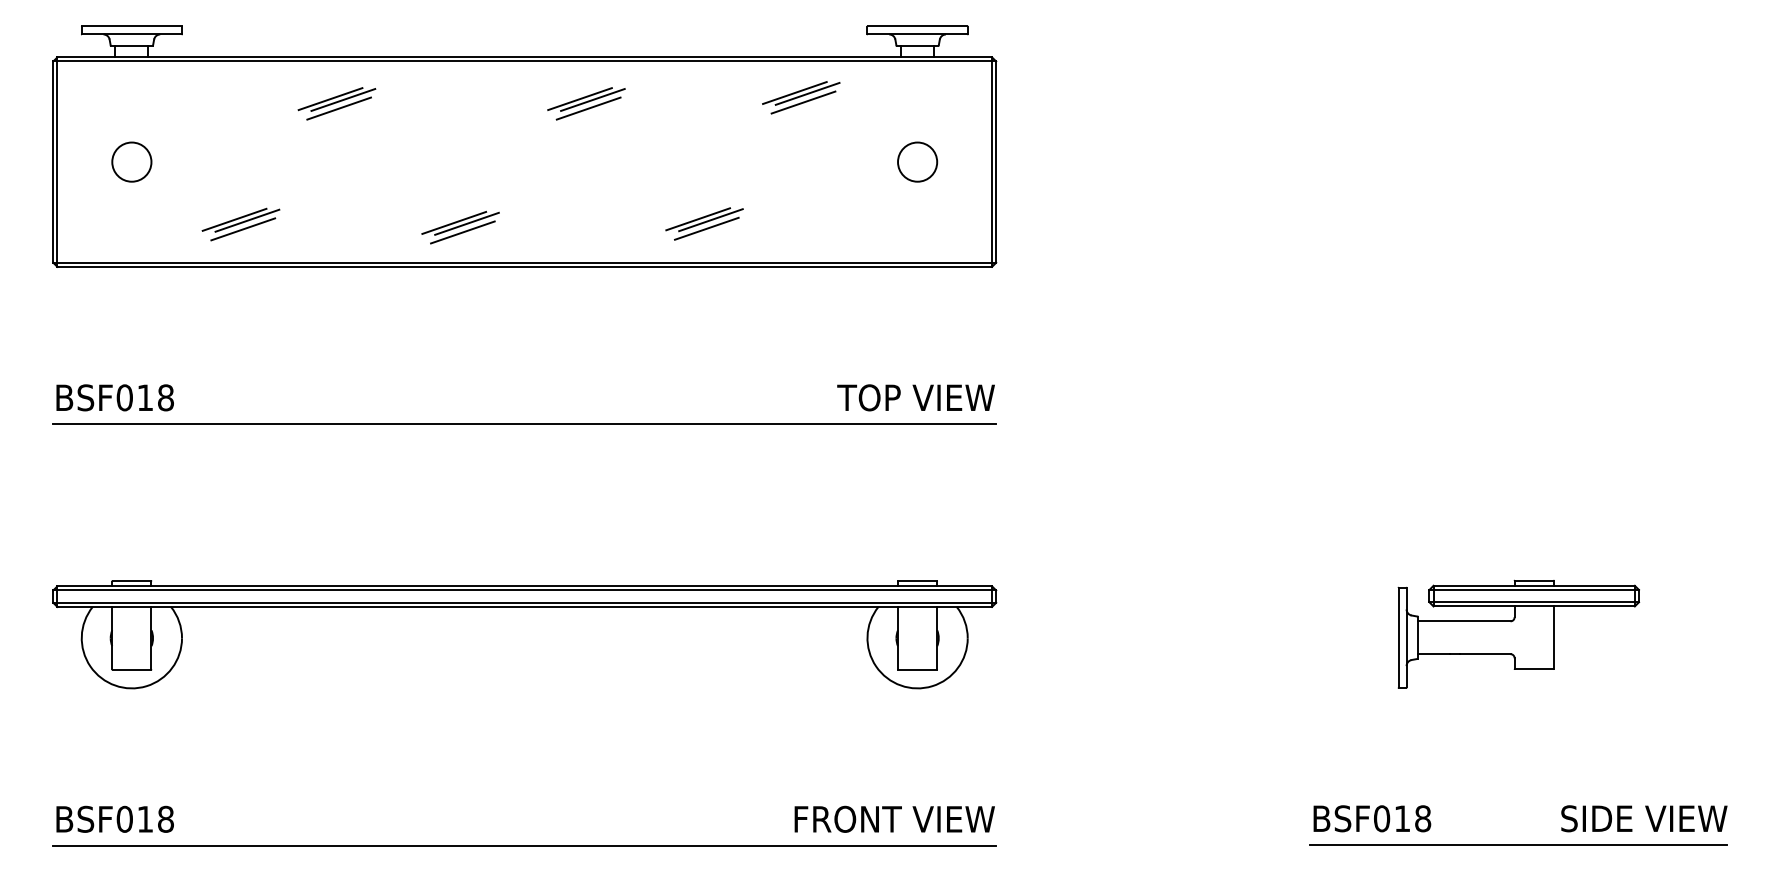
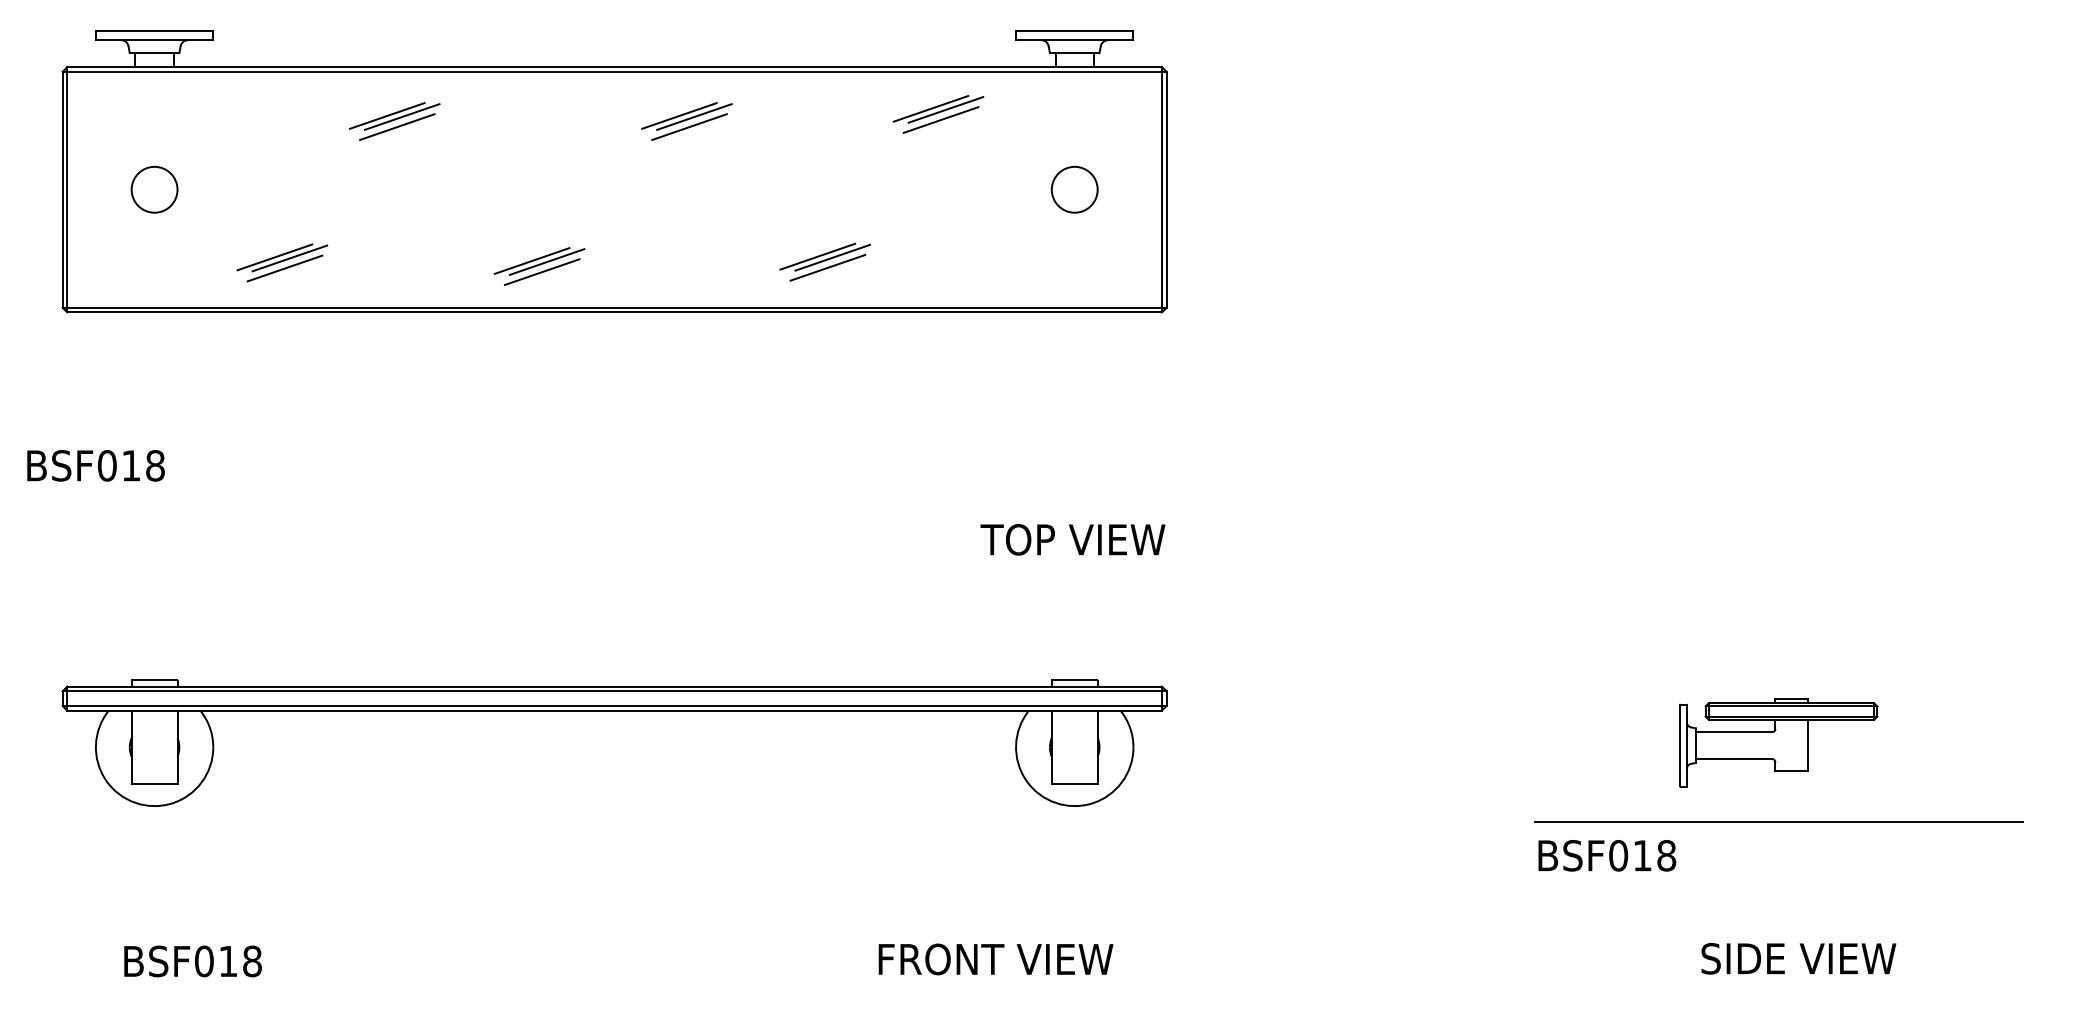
text: (114, 397) -> (95, 465), moved
text: (915, 397) -> (1072, 539), moved
line: (524, 424) -> (614, 496), removed
part: (1518, 634) -> (1778, 742), size x0.7
text: (1372, 818) -> (1607, 855), moved
text: (1644, 818) -> (1798, 958), moved
text: (114, 819) -> (192, 961), moved
text: (894, 819) -> (995, 959), moved
line: (1518, 844) -> (1778, 821), moved
line: (524, 845) -> (614, 990), removed

